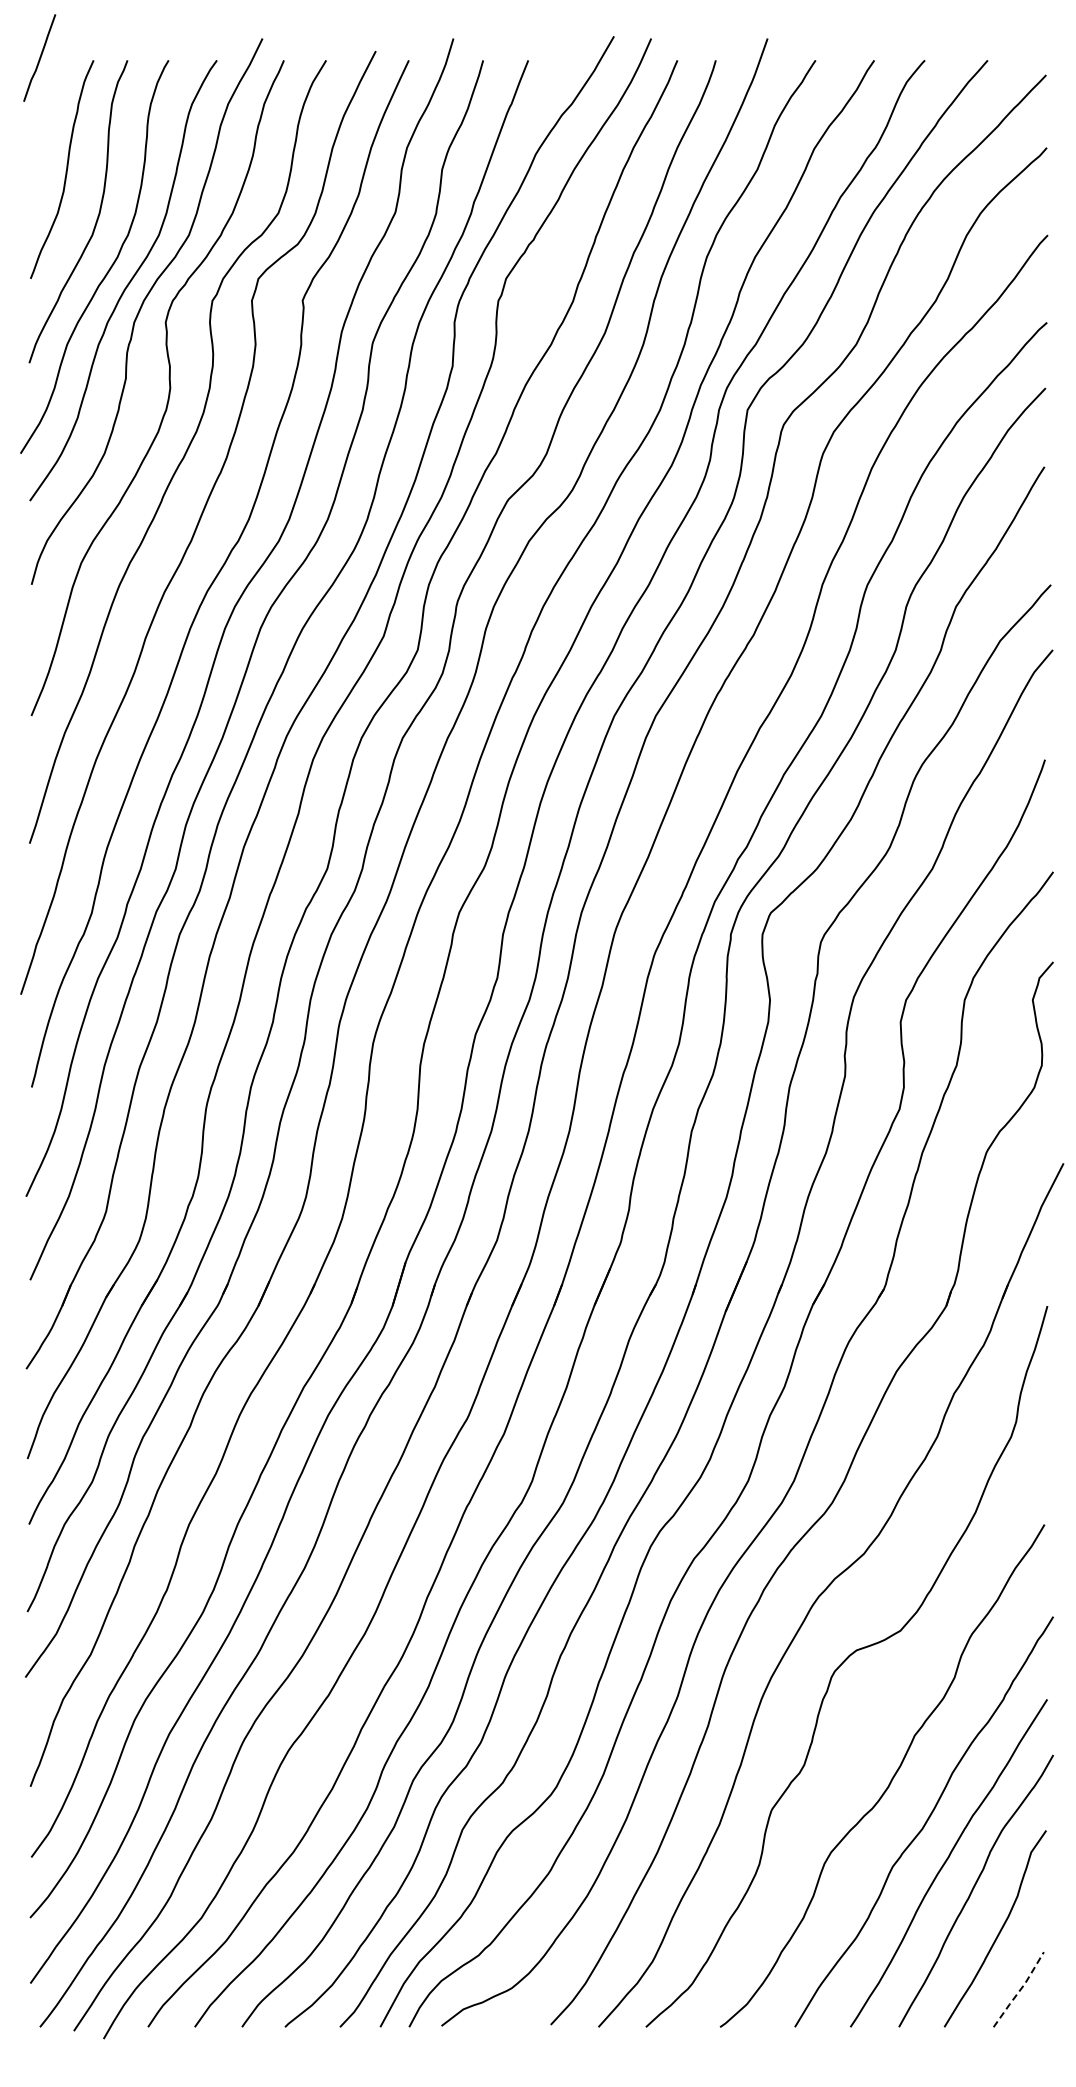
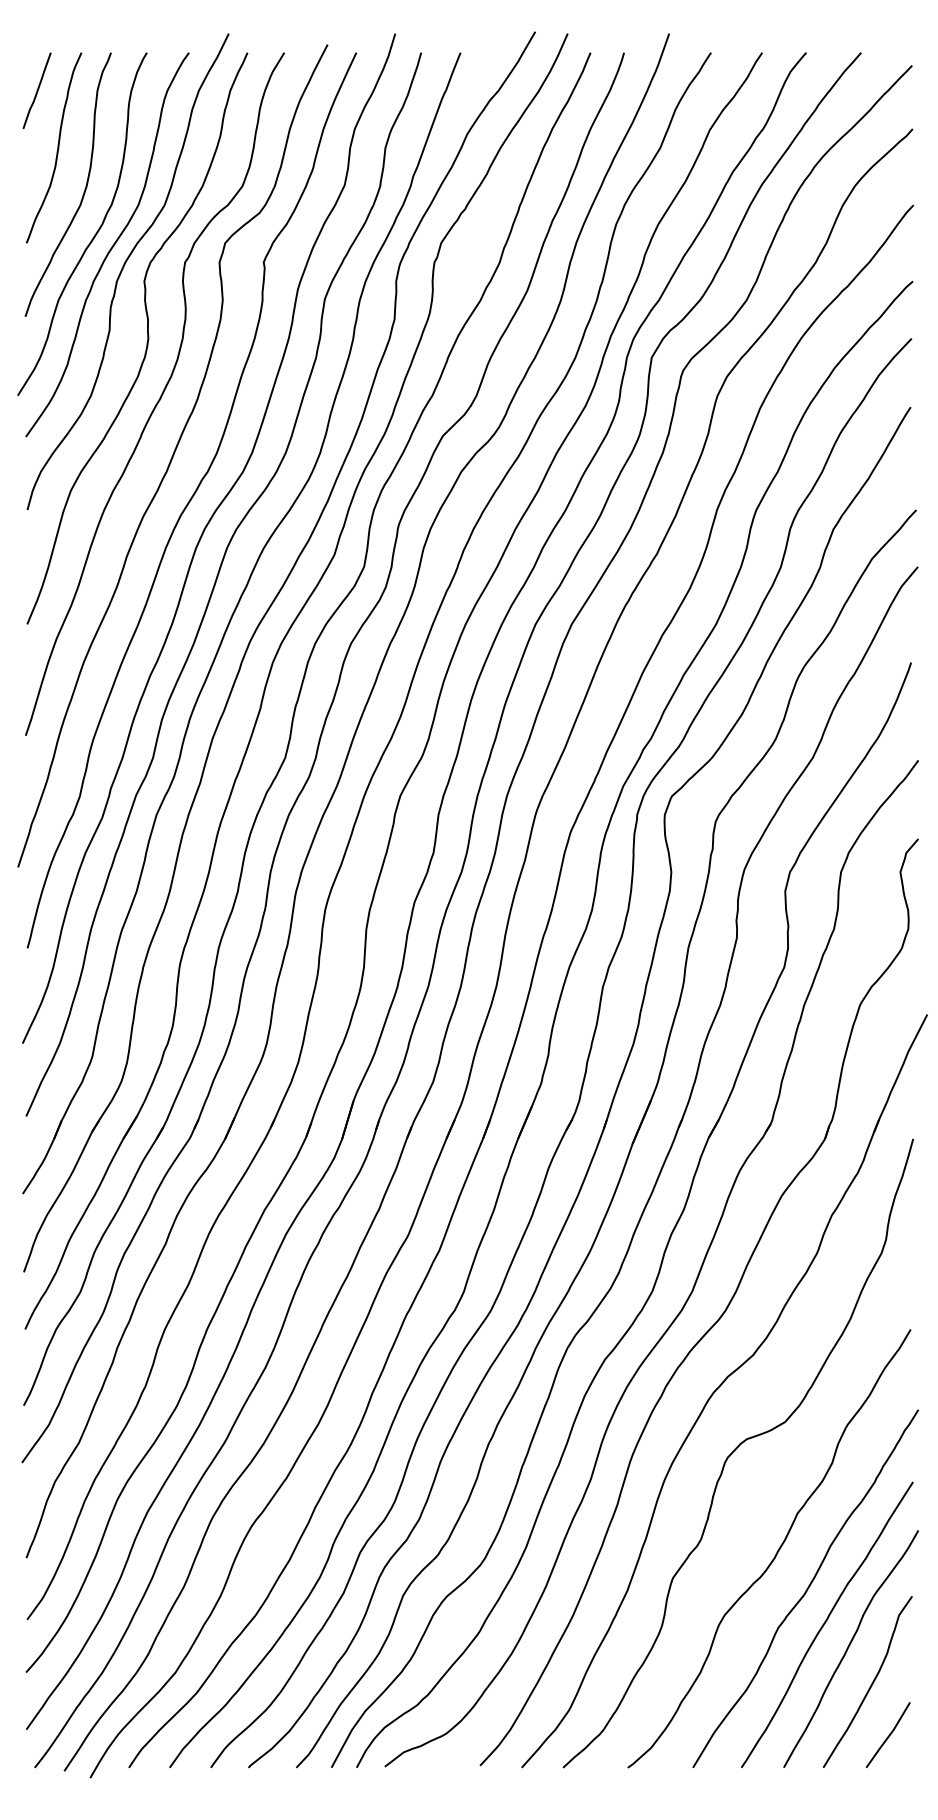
curve: (39, 57) -> (36, 90), moved
line: (1020, 1989) -> (889, 1734), dashed -> solid

